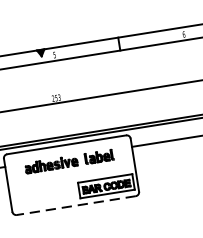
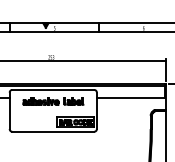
line: (76, 205) -> (53, 131), dashed -> solid

